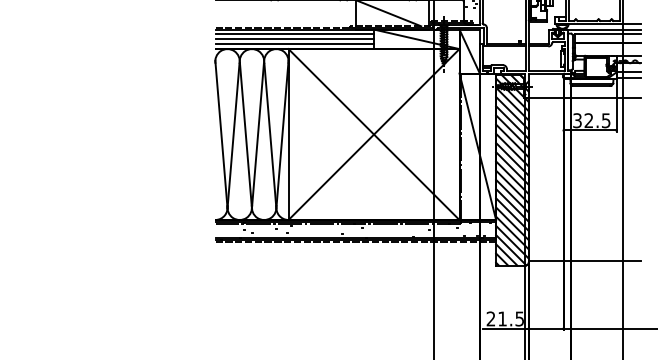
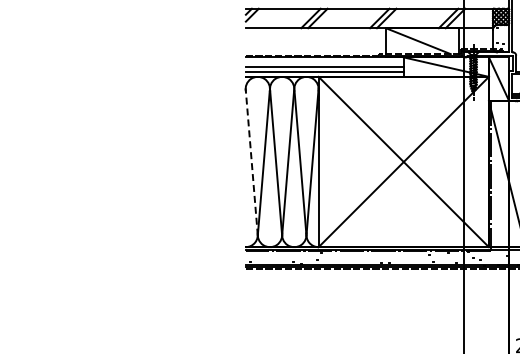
line: (294, 34) -> (324, 62), removed
line: (221, 134) -> (251, 161), solid -> dashed

